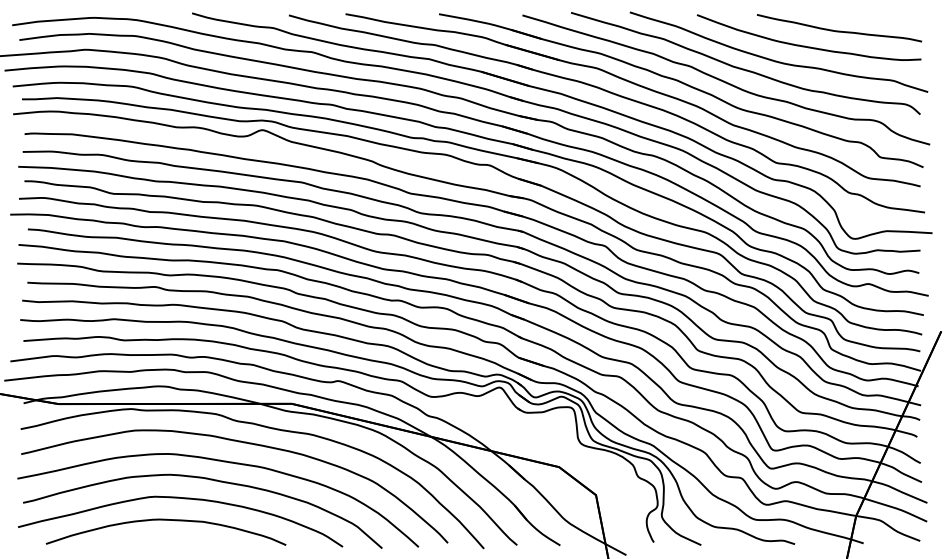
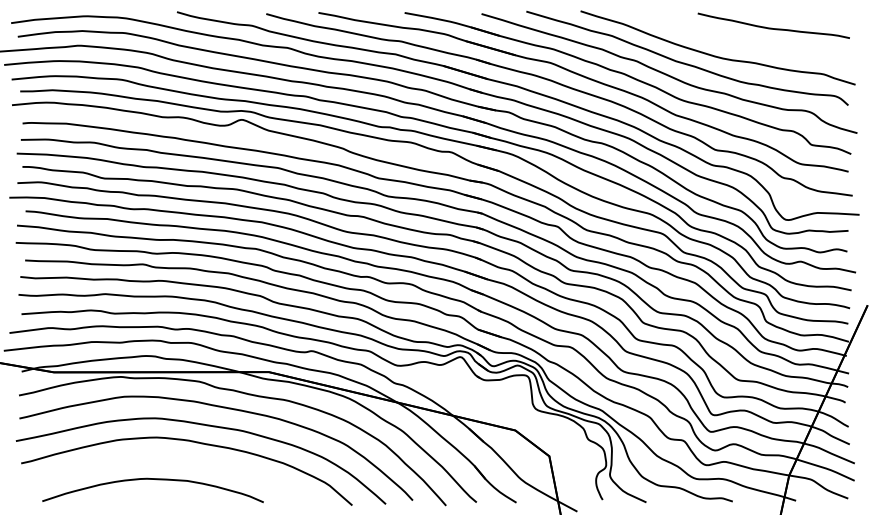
curve: (805, 45) -> (742, 41), removed
curve: (184, 499) -> (169, 460), removed

